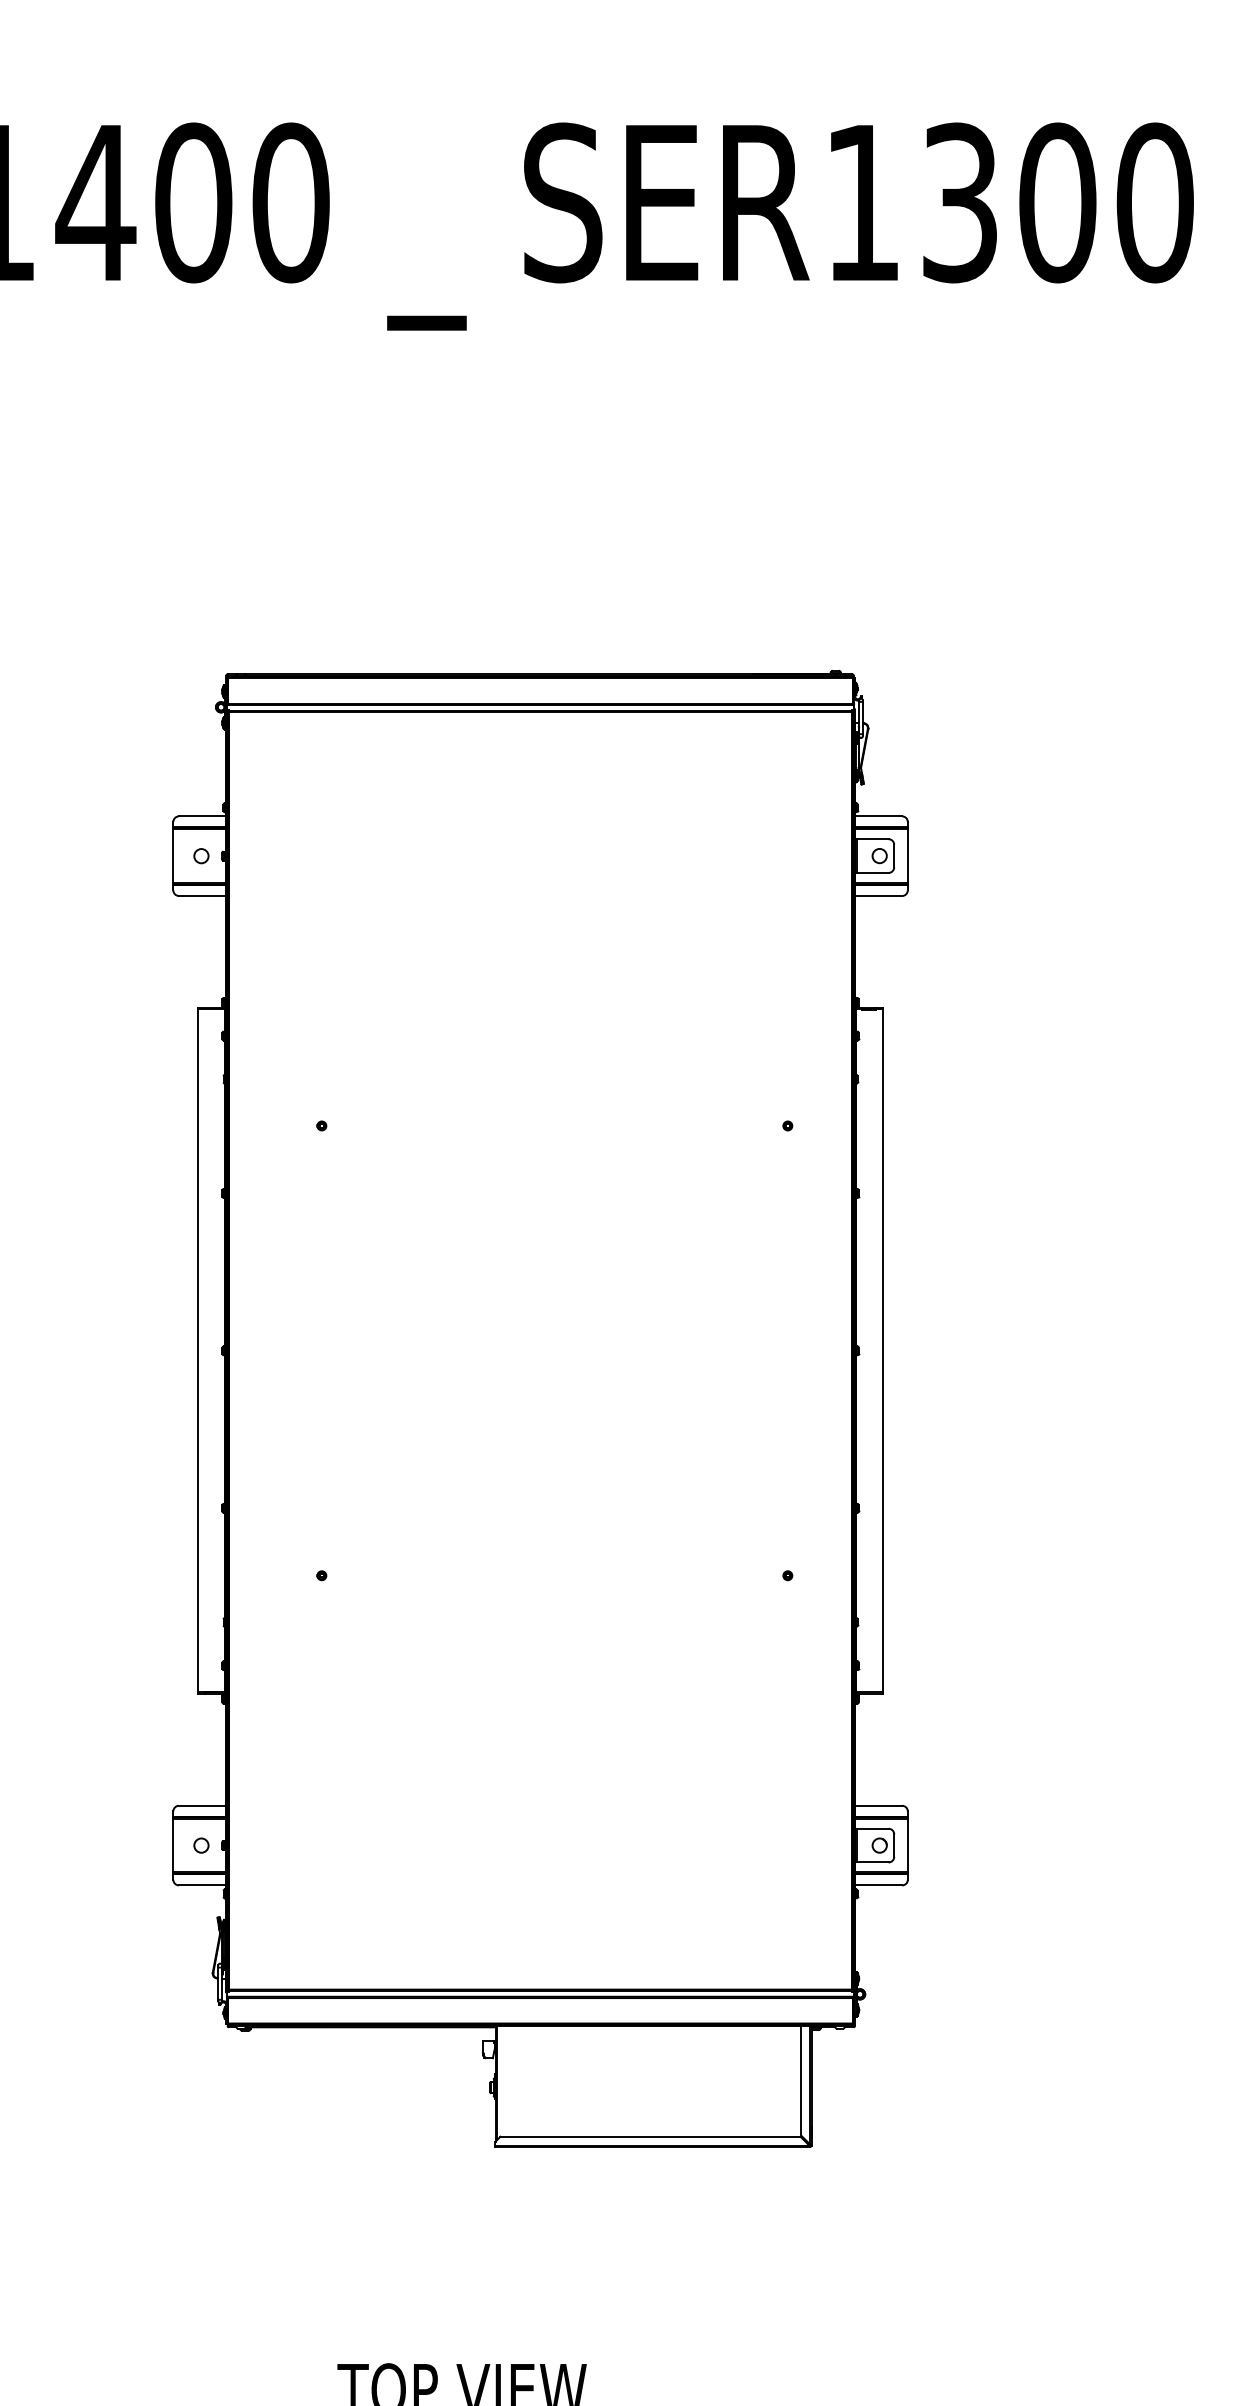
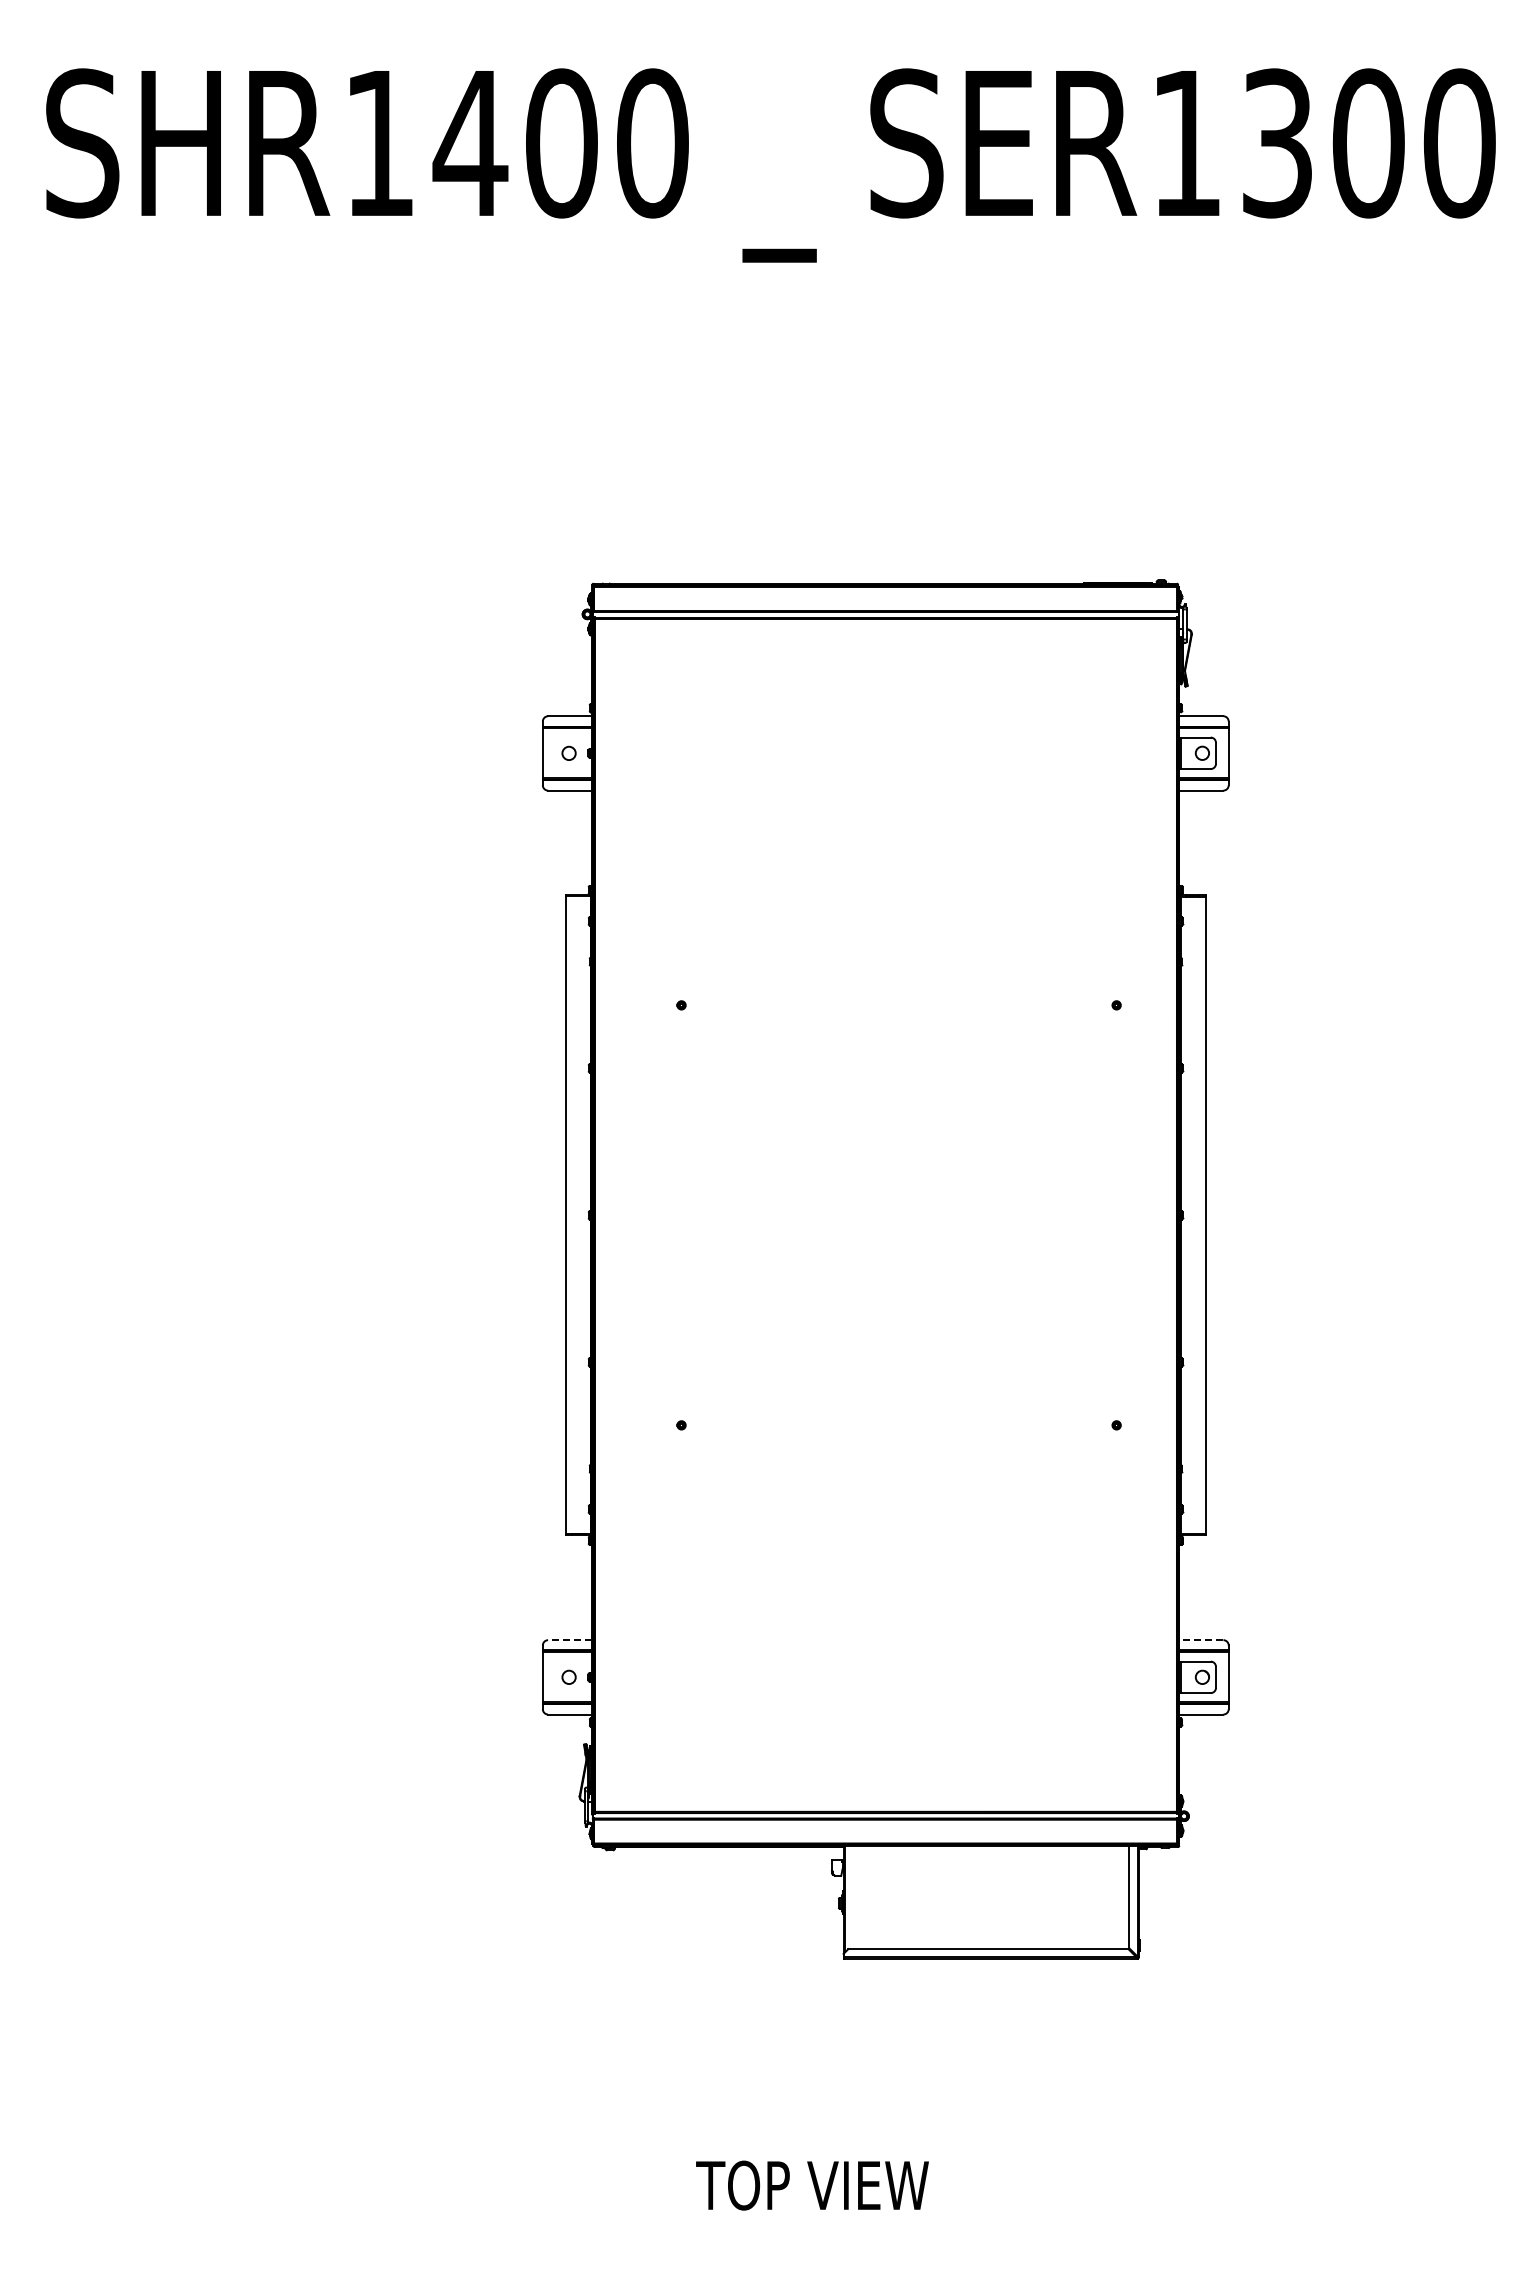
line: (201, 1806) -> (569, 1640), solid -> dashed
line: (877, 1806) -> (1200, 1640), solid -> dashed

